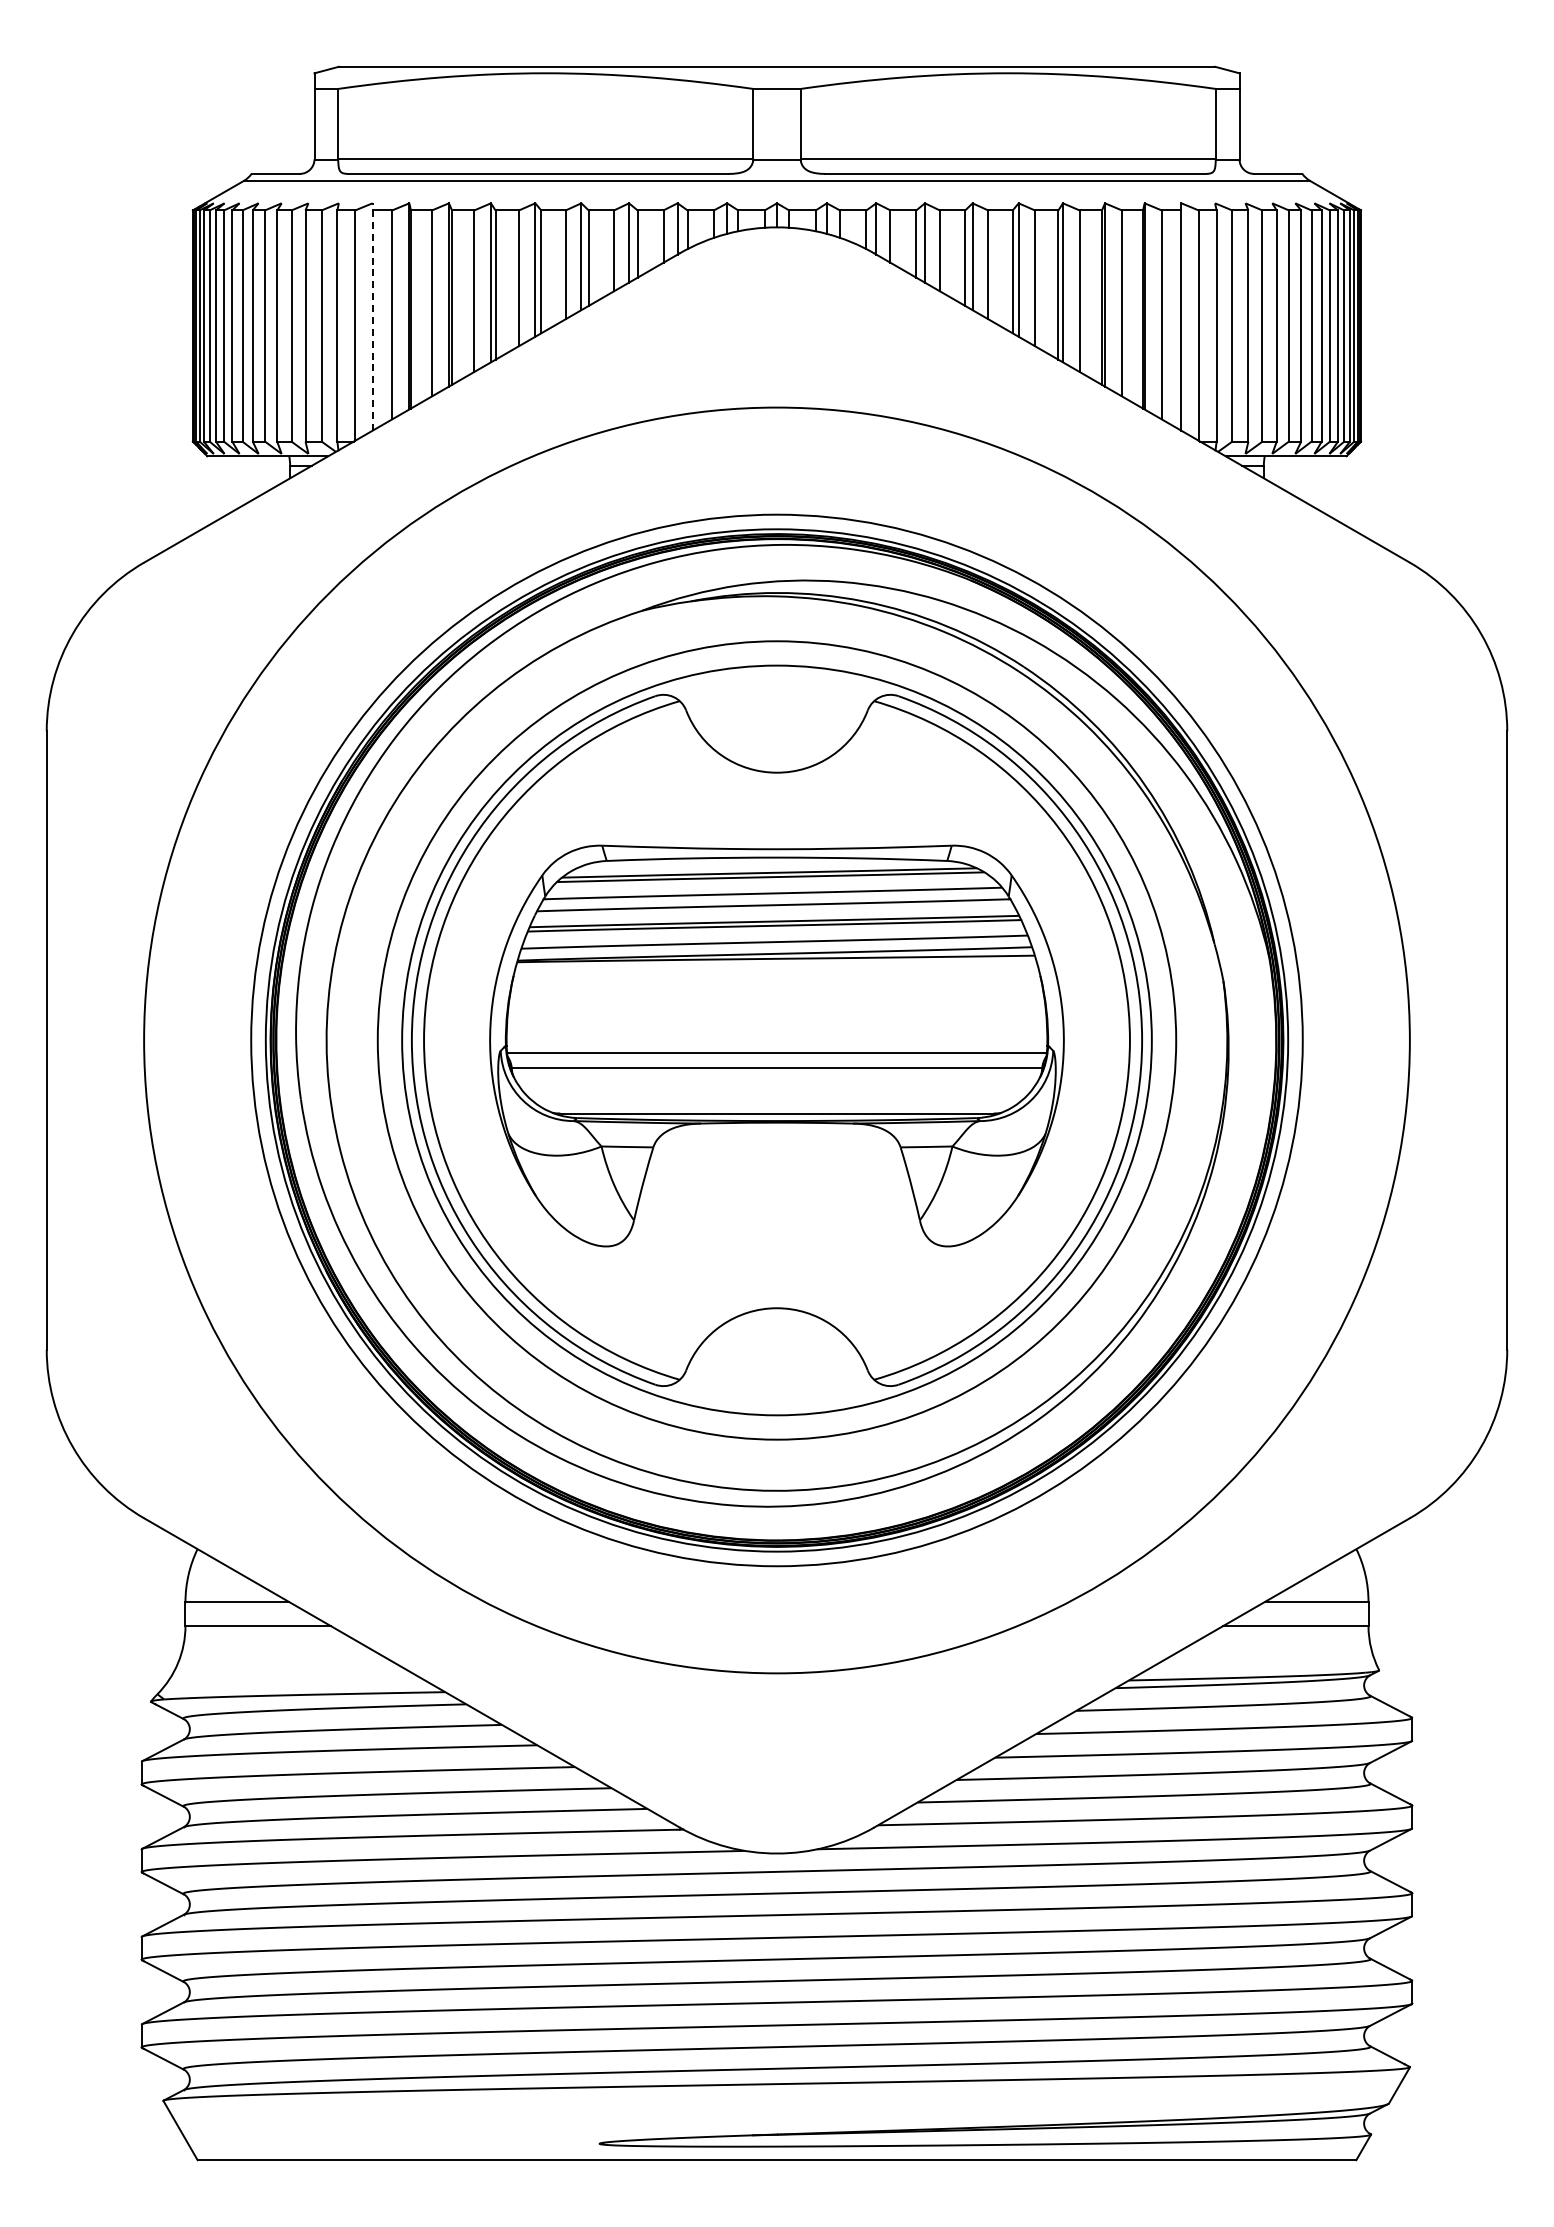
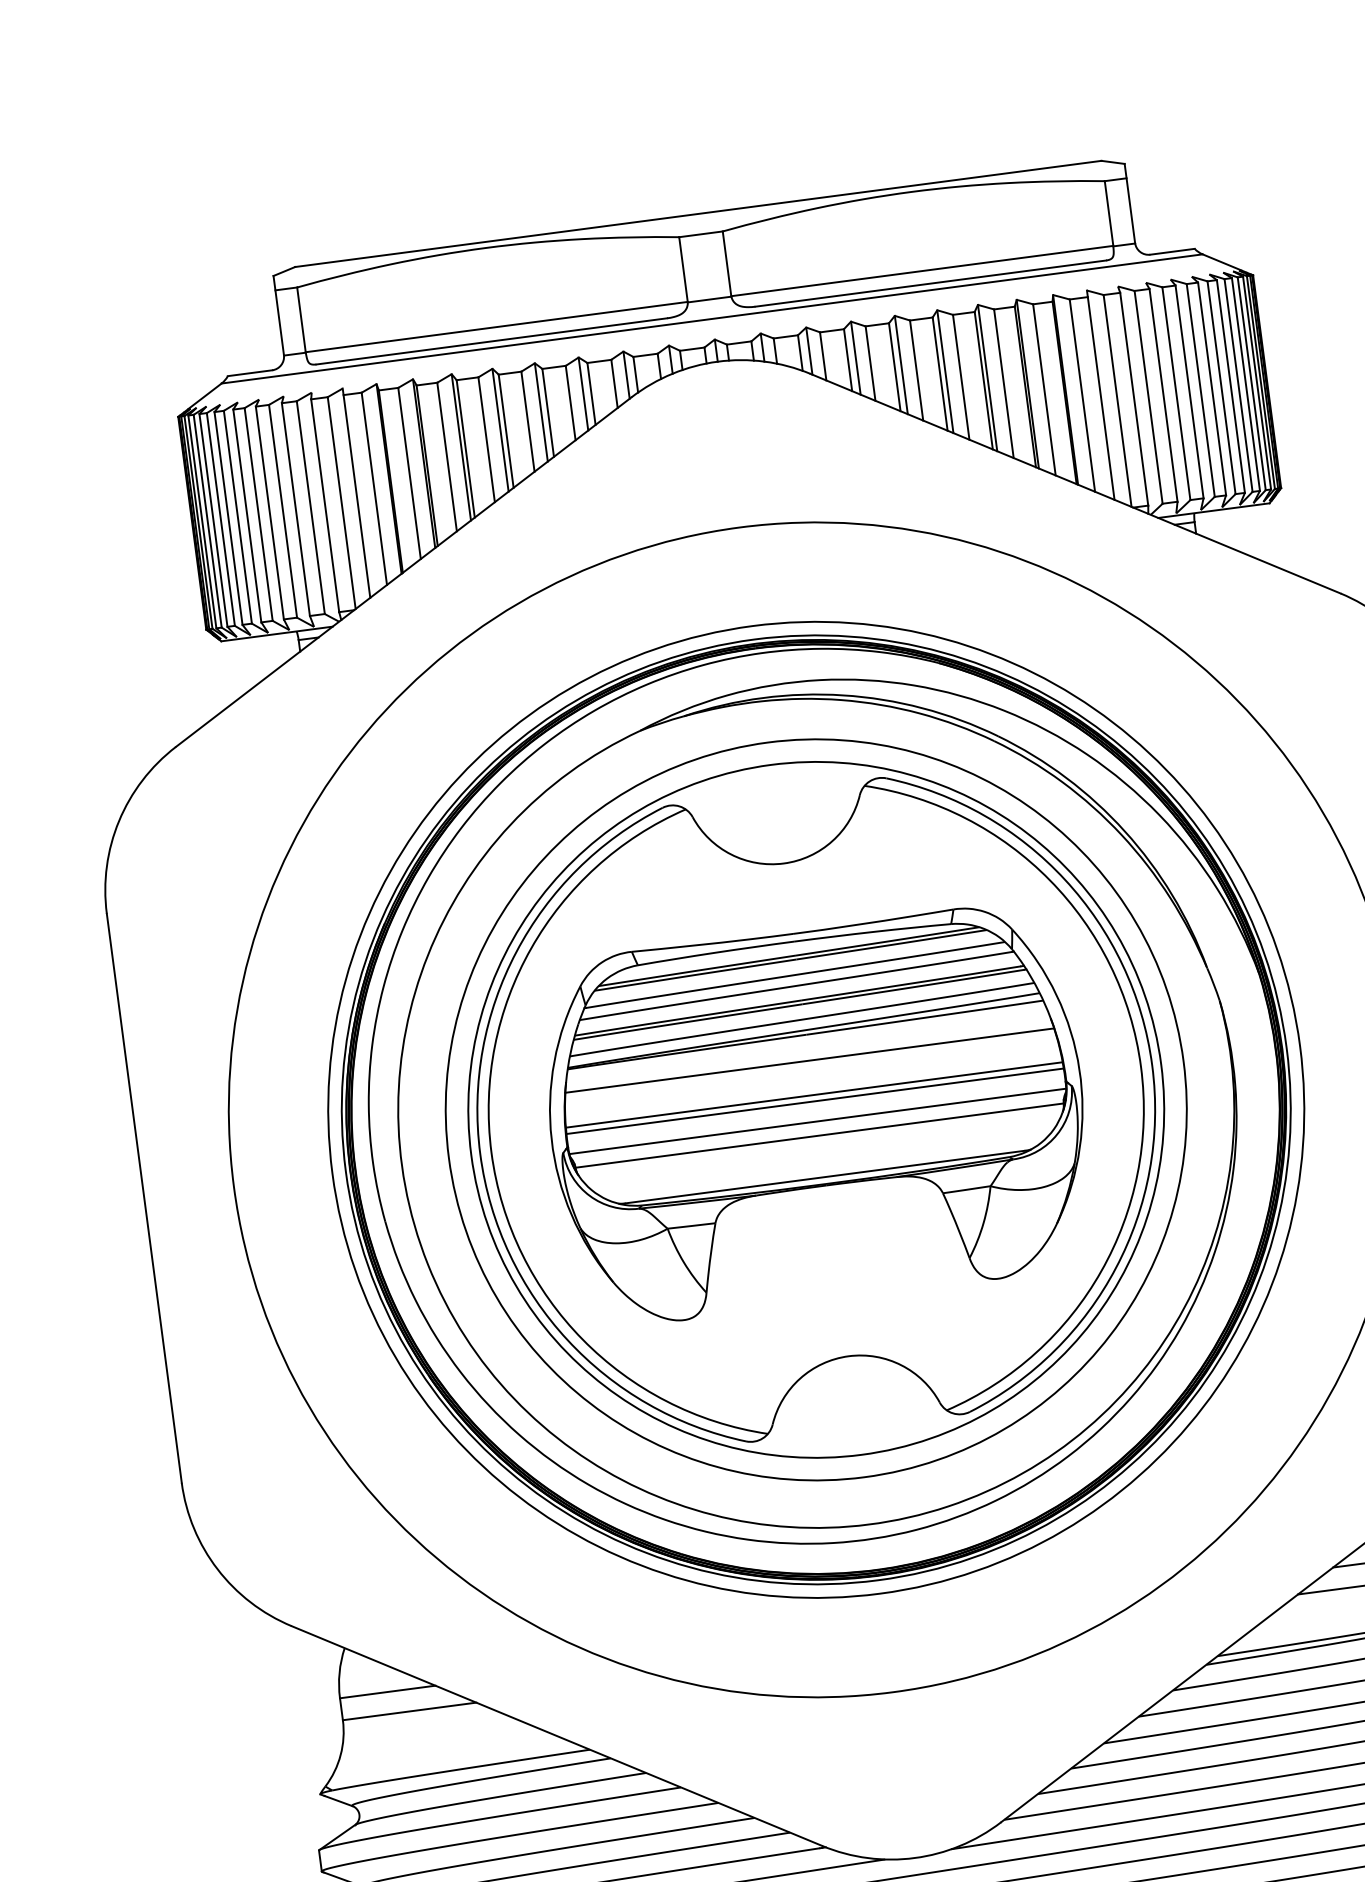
line: (372, 317) -> (356, 493), dashed -> solid
line: (776, 986) -> (809, 1060), added
line: (776, 1024) -> (813, 1095), added
line: (776, 1031) -> (814, 1101), added

